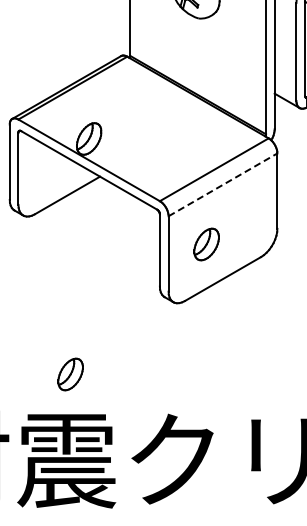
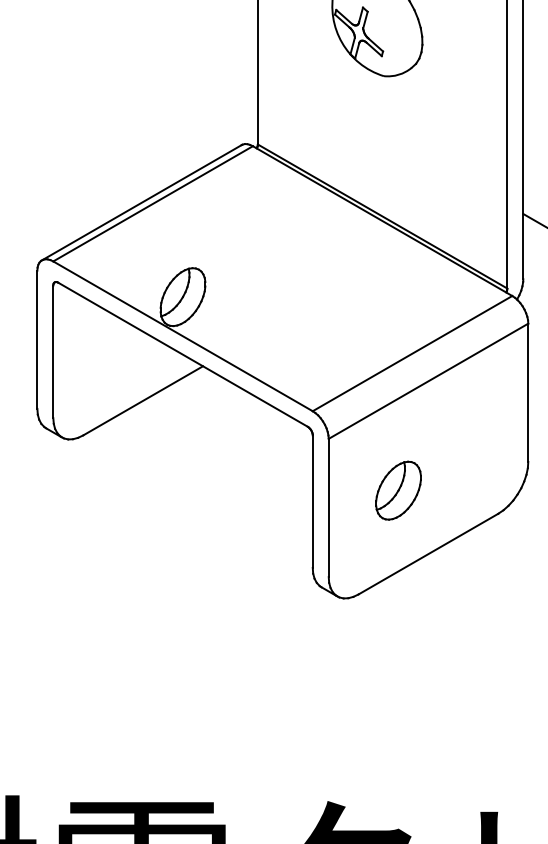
line: (223, 184) -> (429, 380), dashed -> solid
part: (70, 374) -> (148, 729), removed

